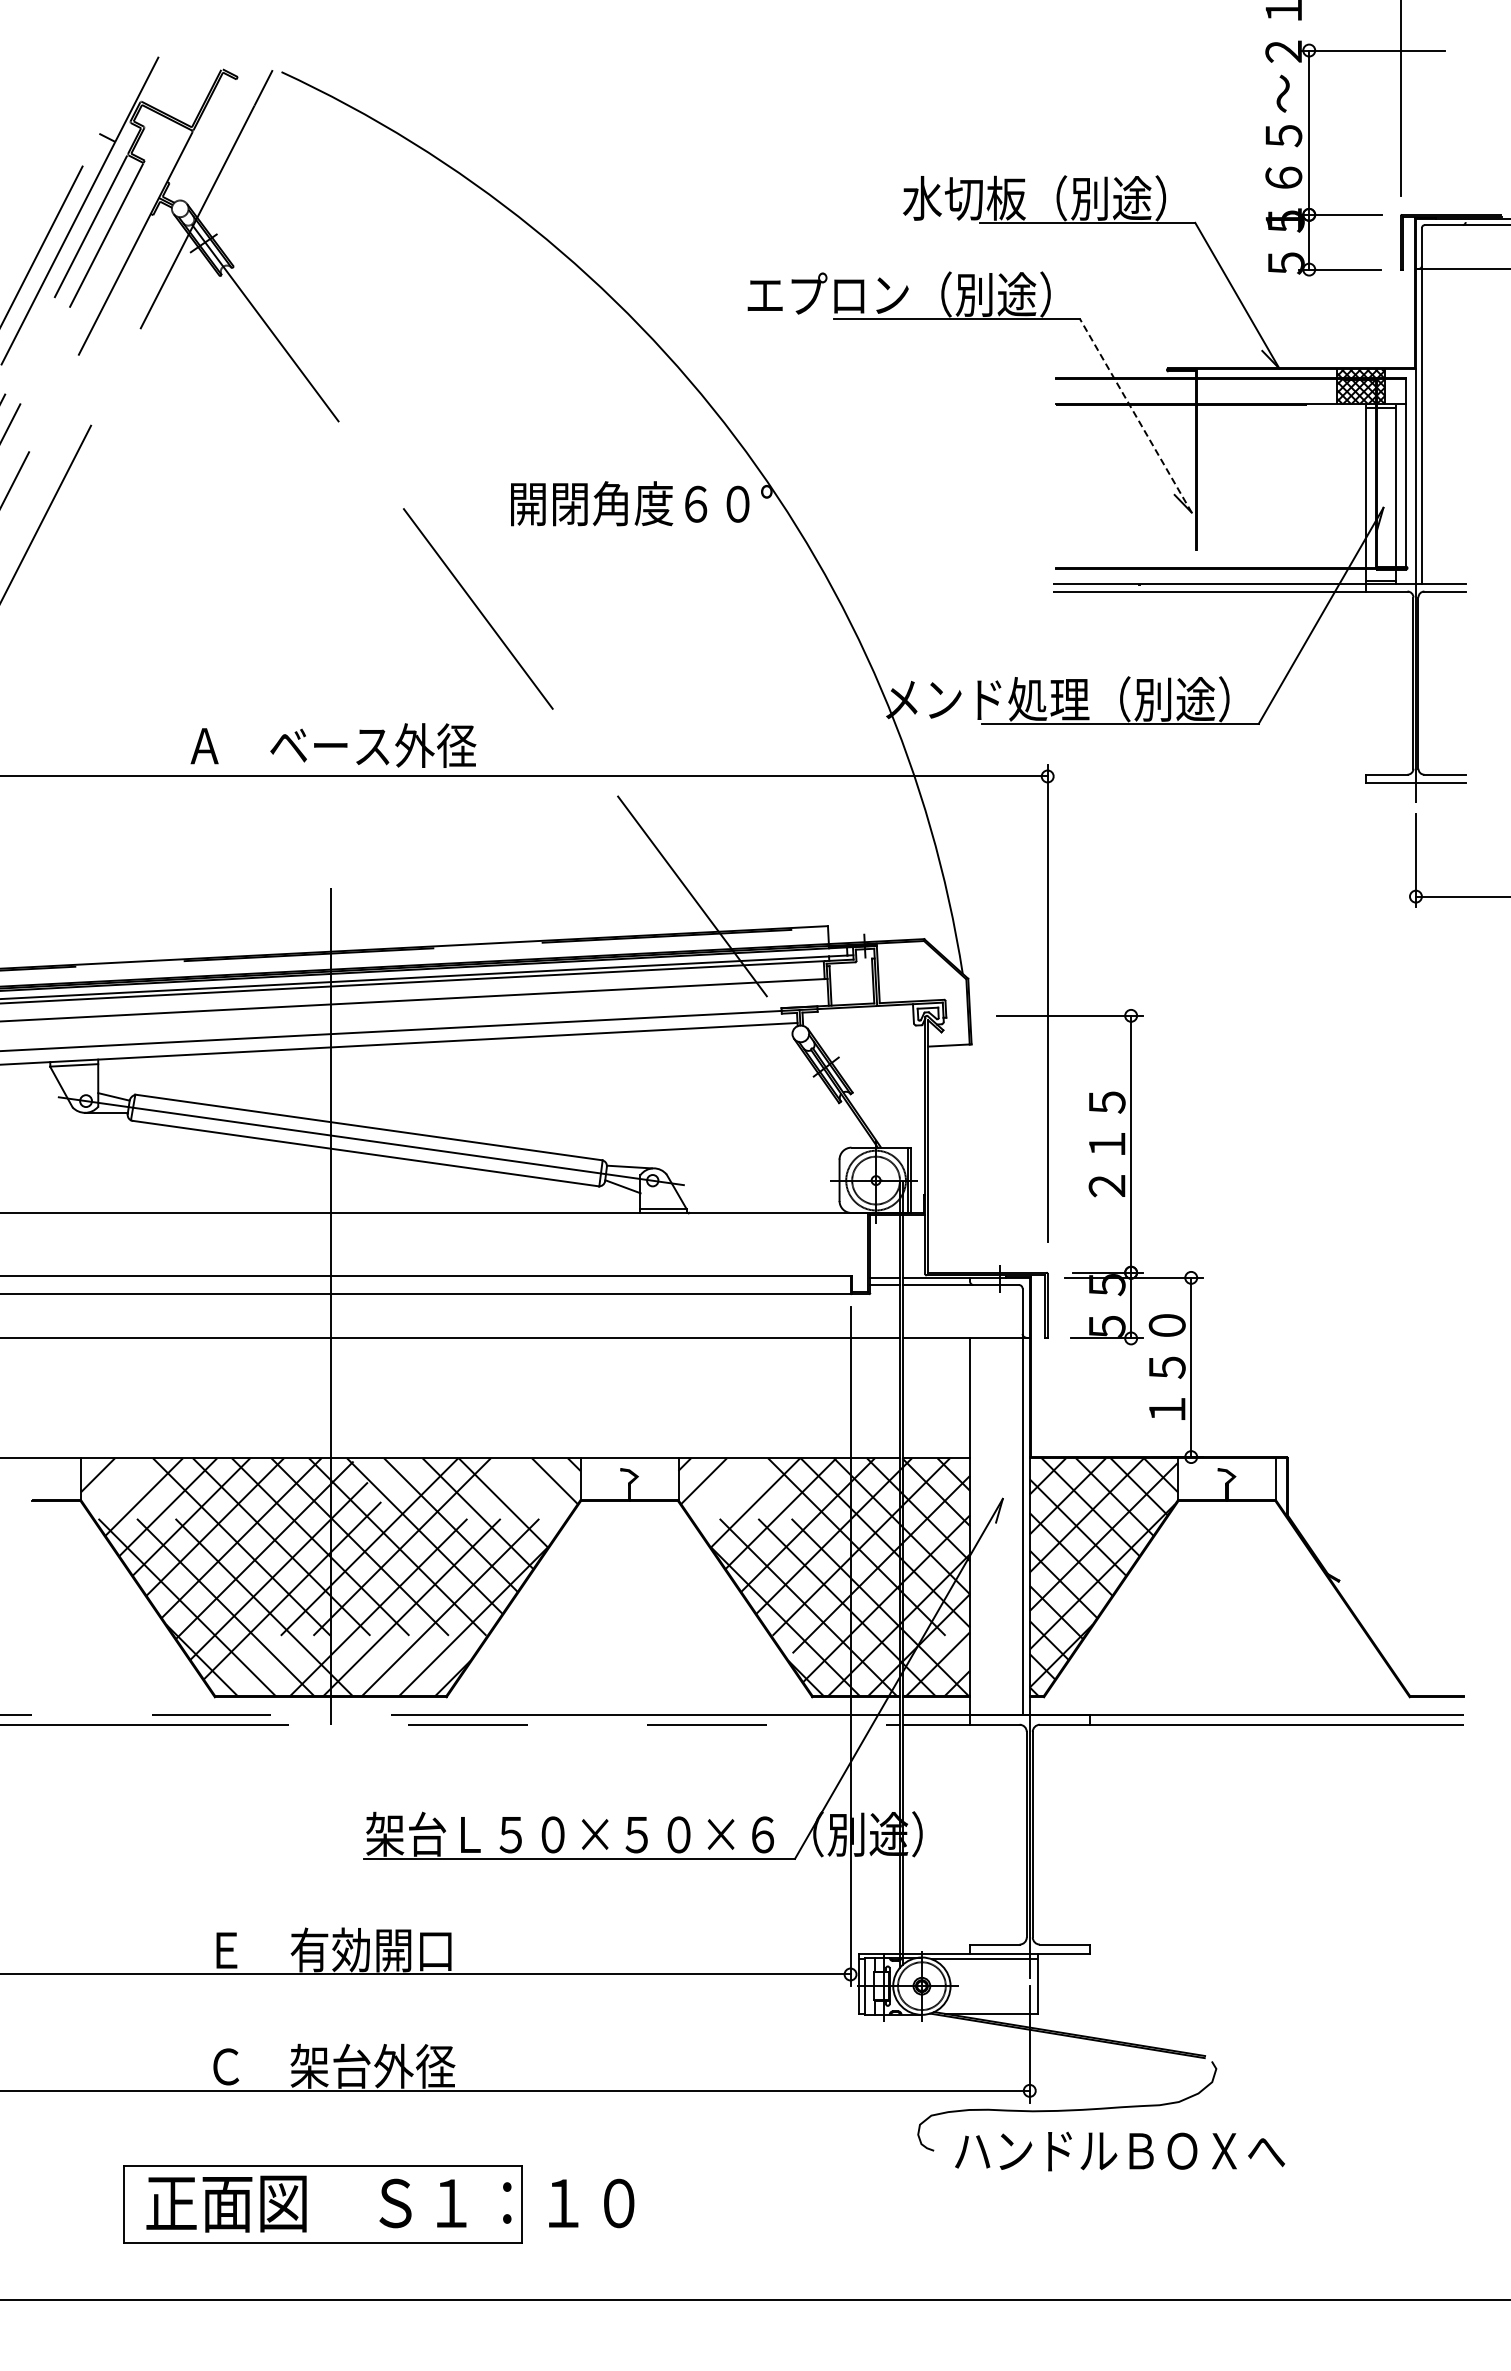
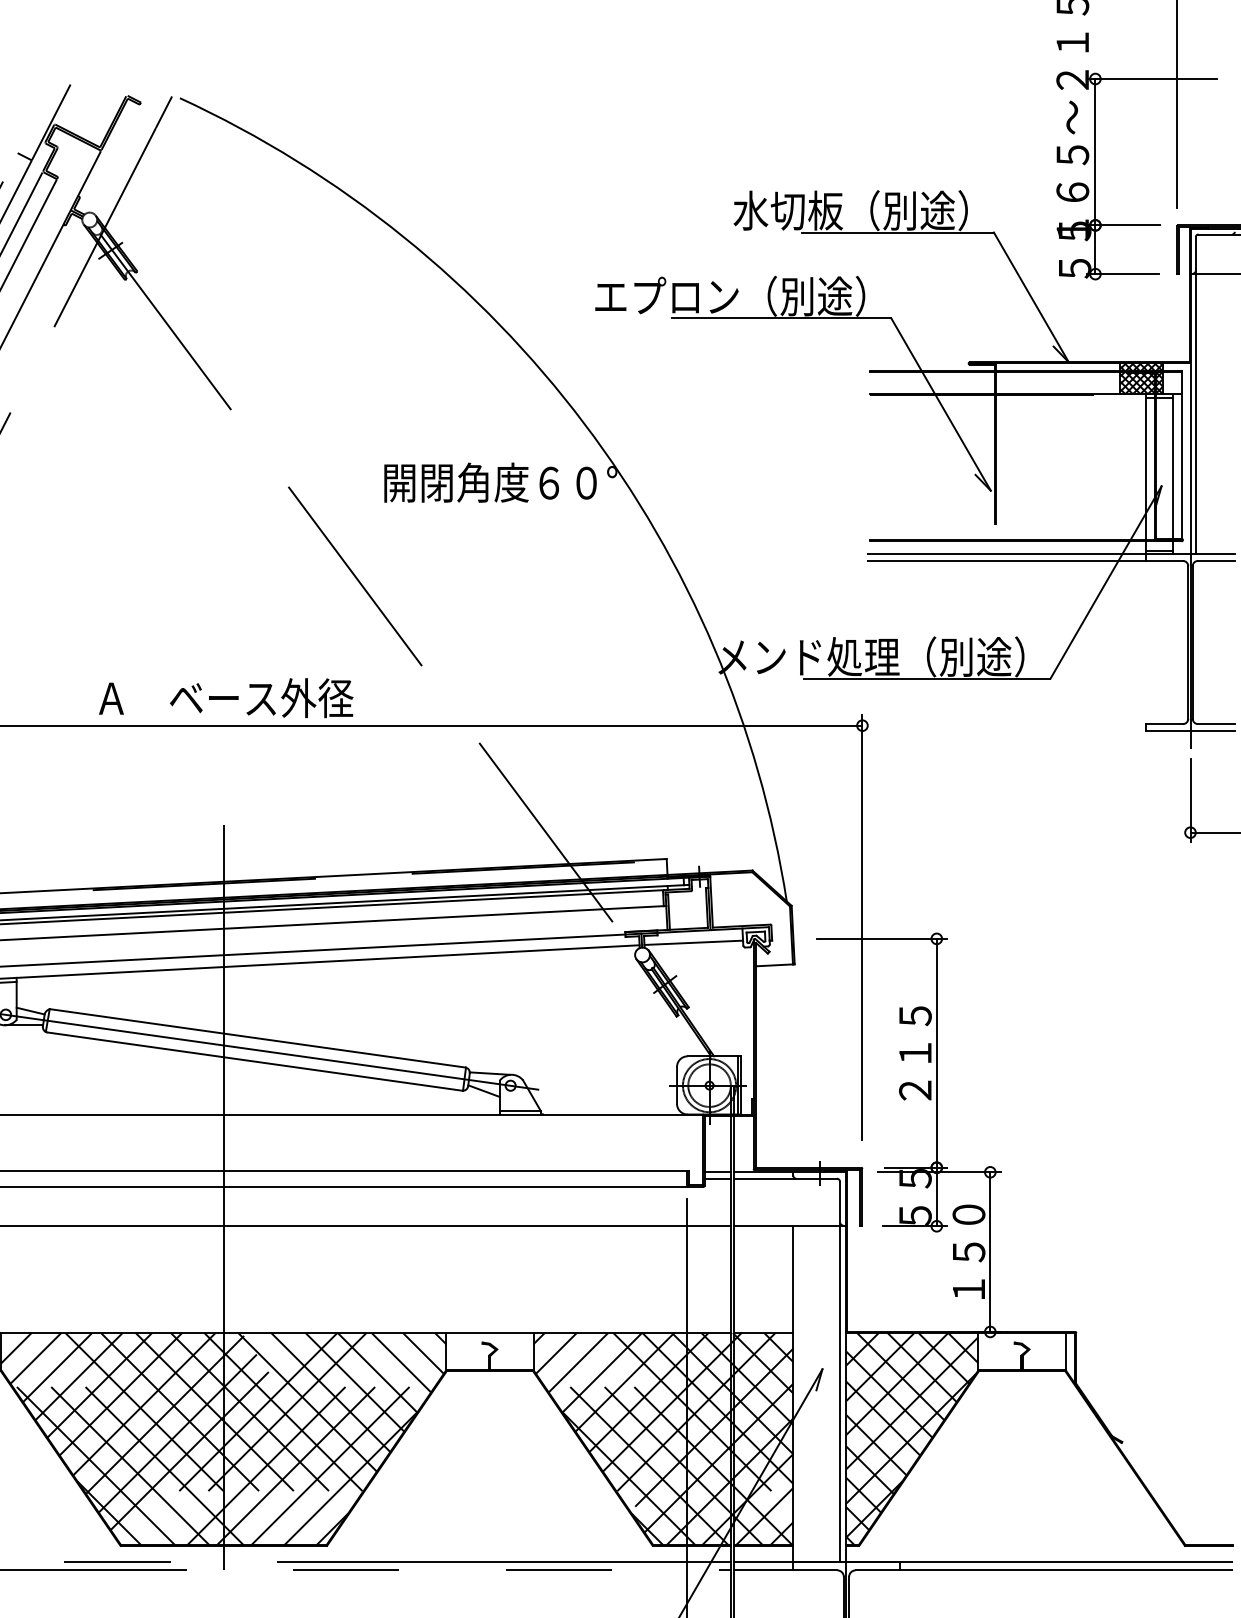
line: (1135, 415) -> (940, 404), dashed -> solid
line: (858, 1019) -> (693, 942), added
line: (119, 1486) -> (35, 1358), added
line: (529, 1491) -> (400, 1362), added
line: (728, 1491) -> (578, 1362), added

